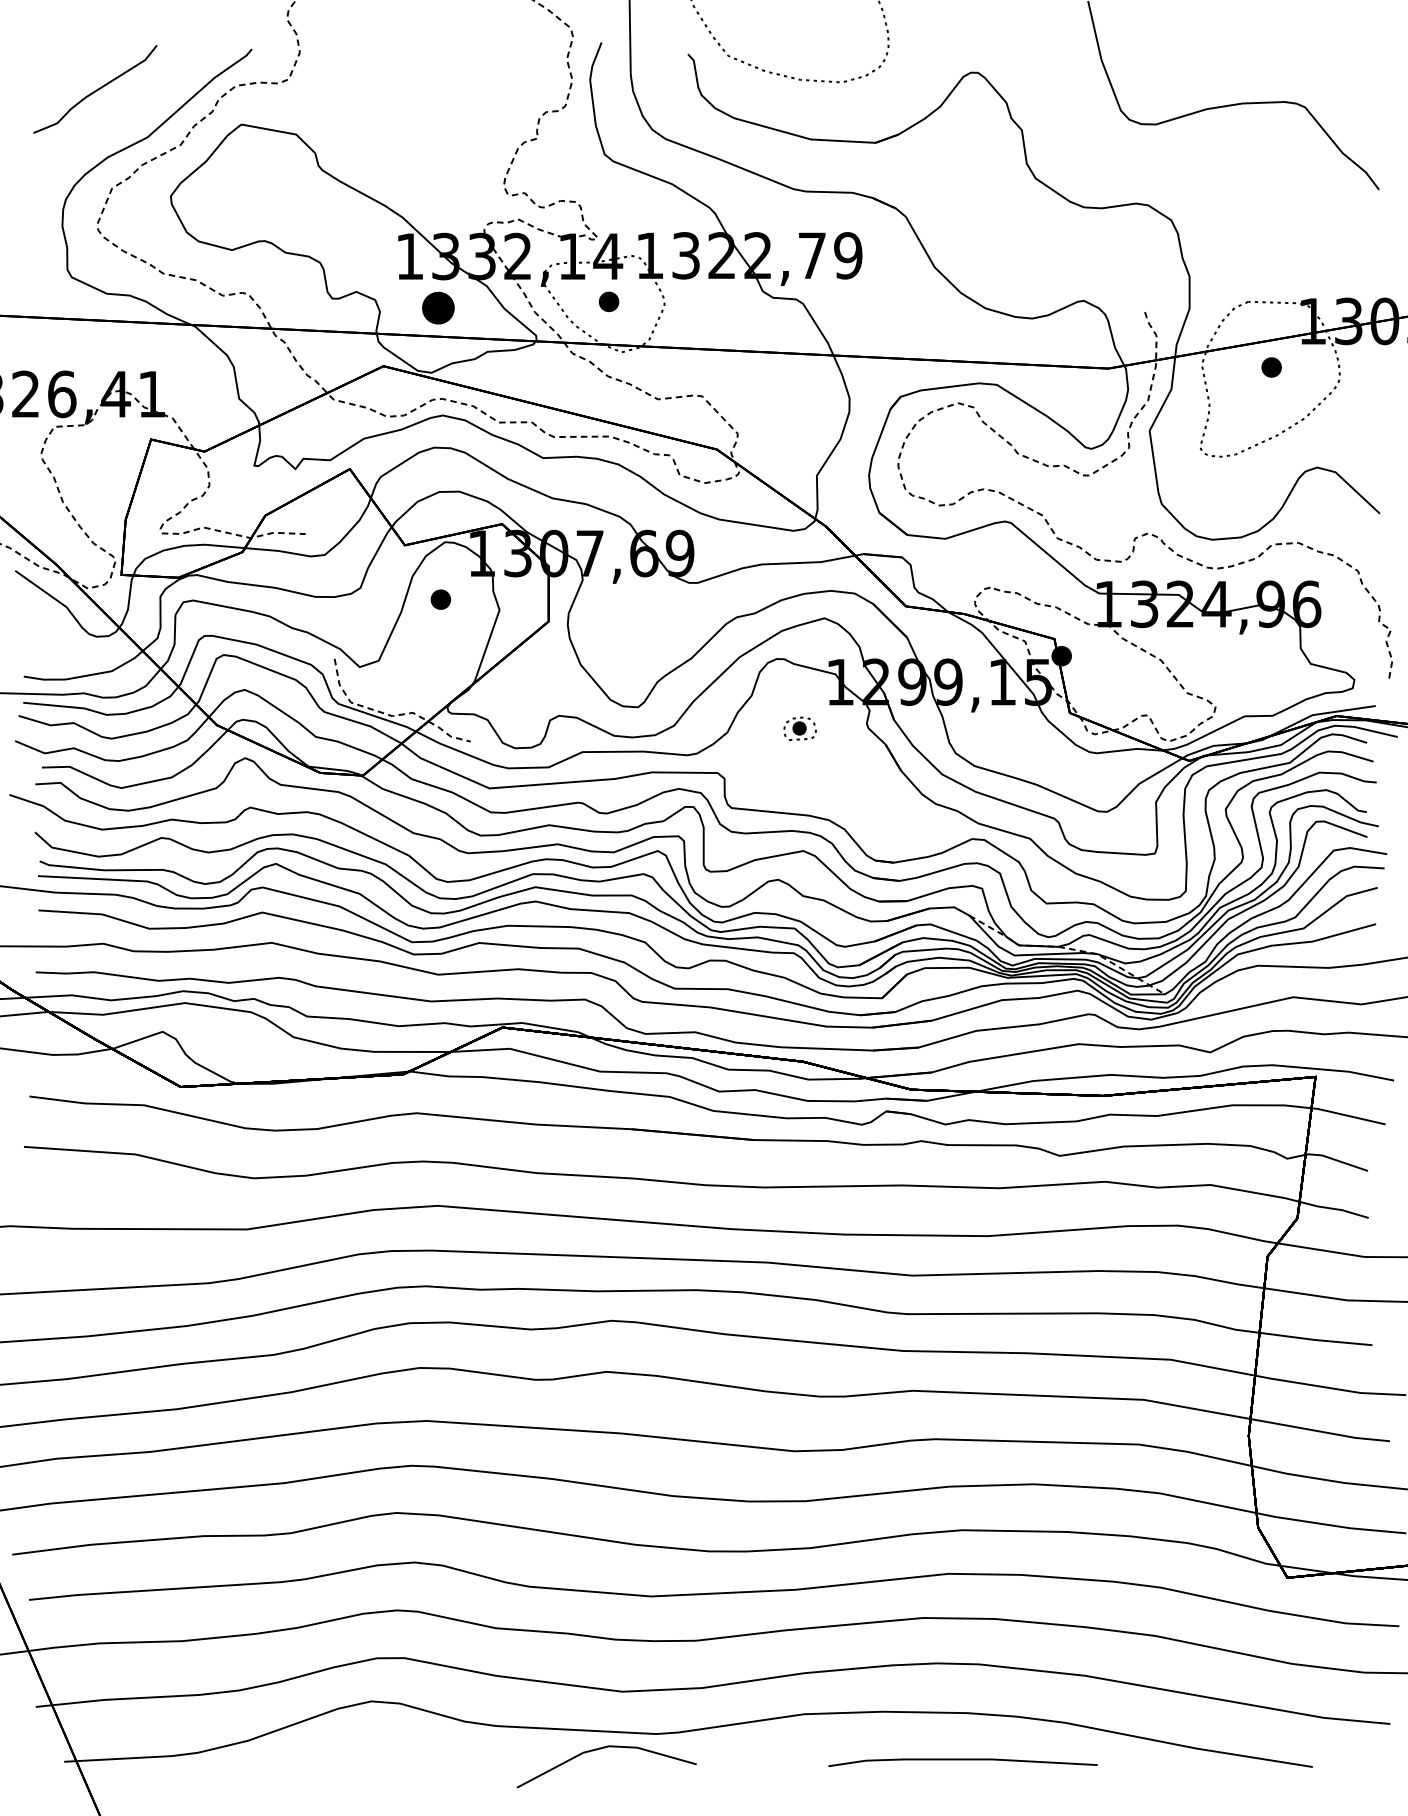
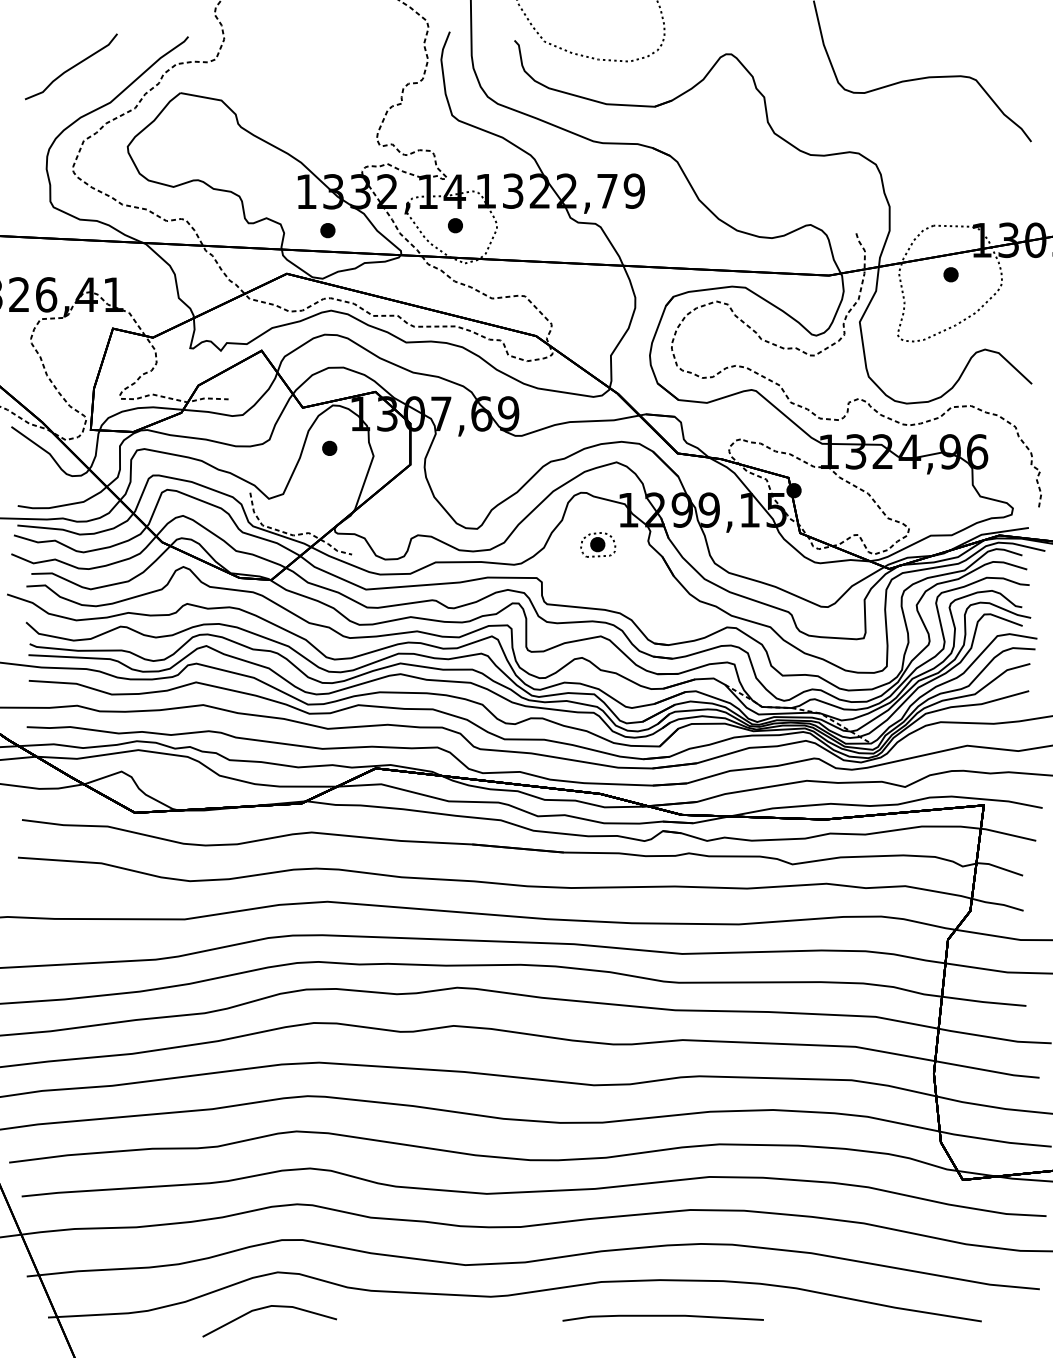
part: (437, 308) -> (327, 230), size x0.62
part: (800, 728) -> (598, 544), size x1.43
line: (602, 1749) -> (266, 1308), moved
line: (962, 1760) -> (662, 1316), moved

